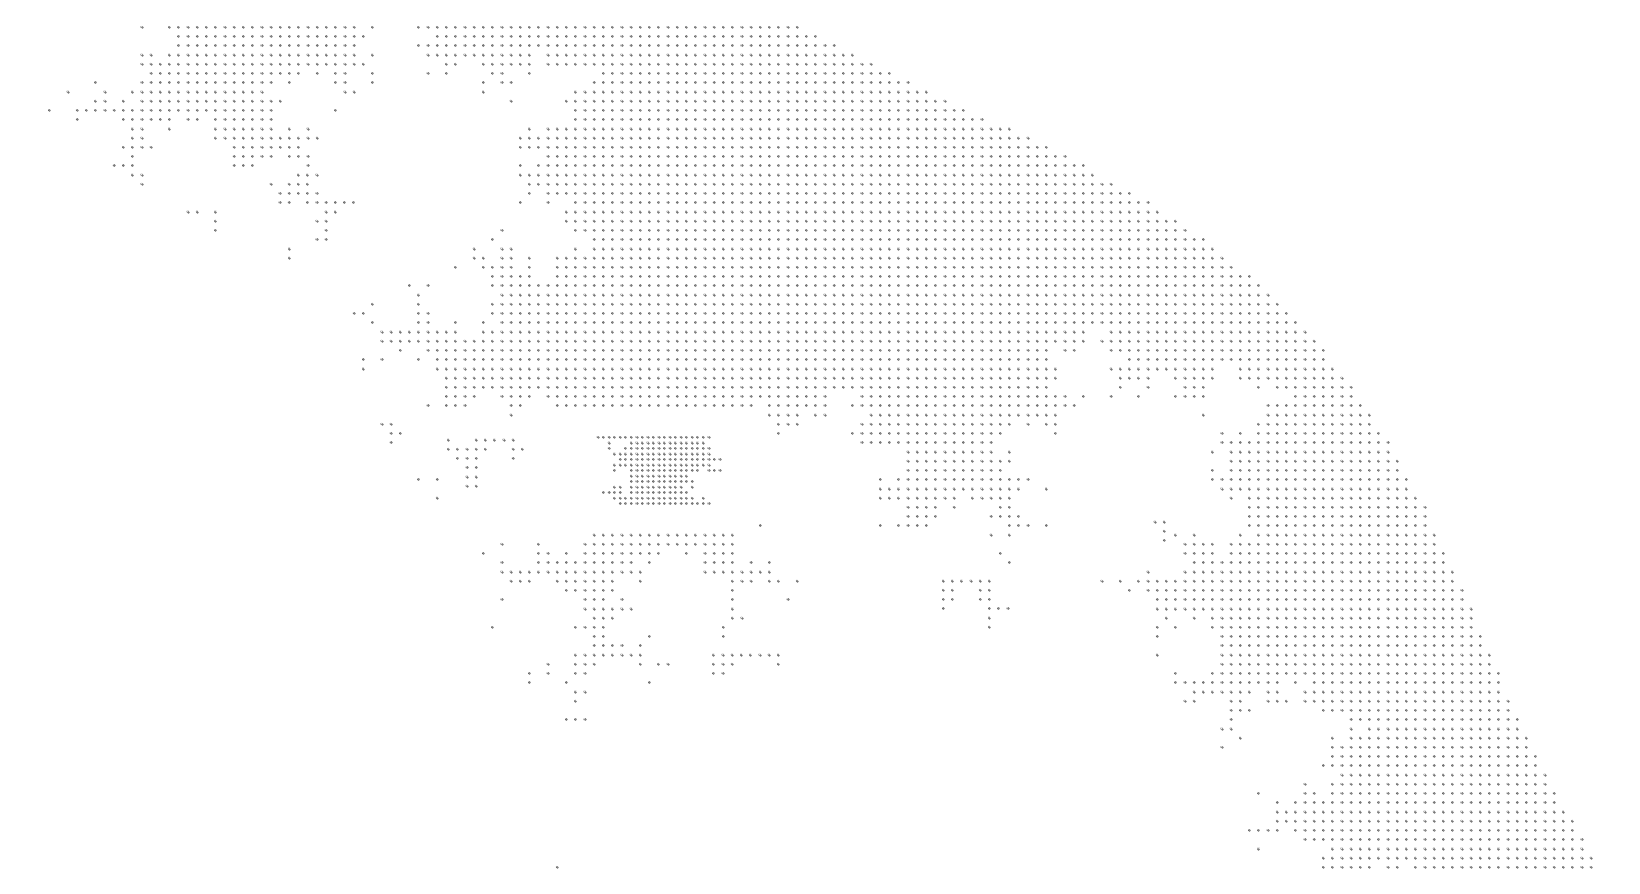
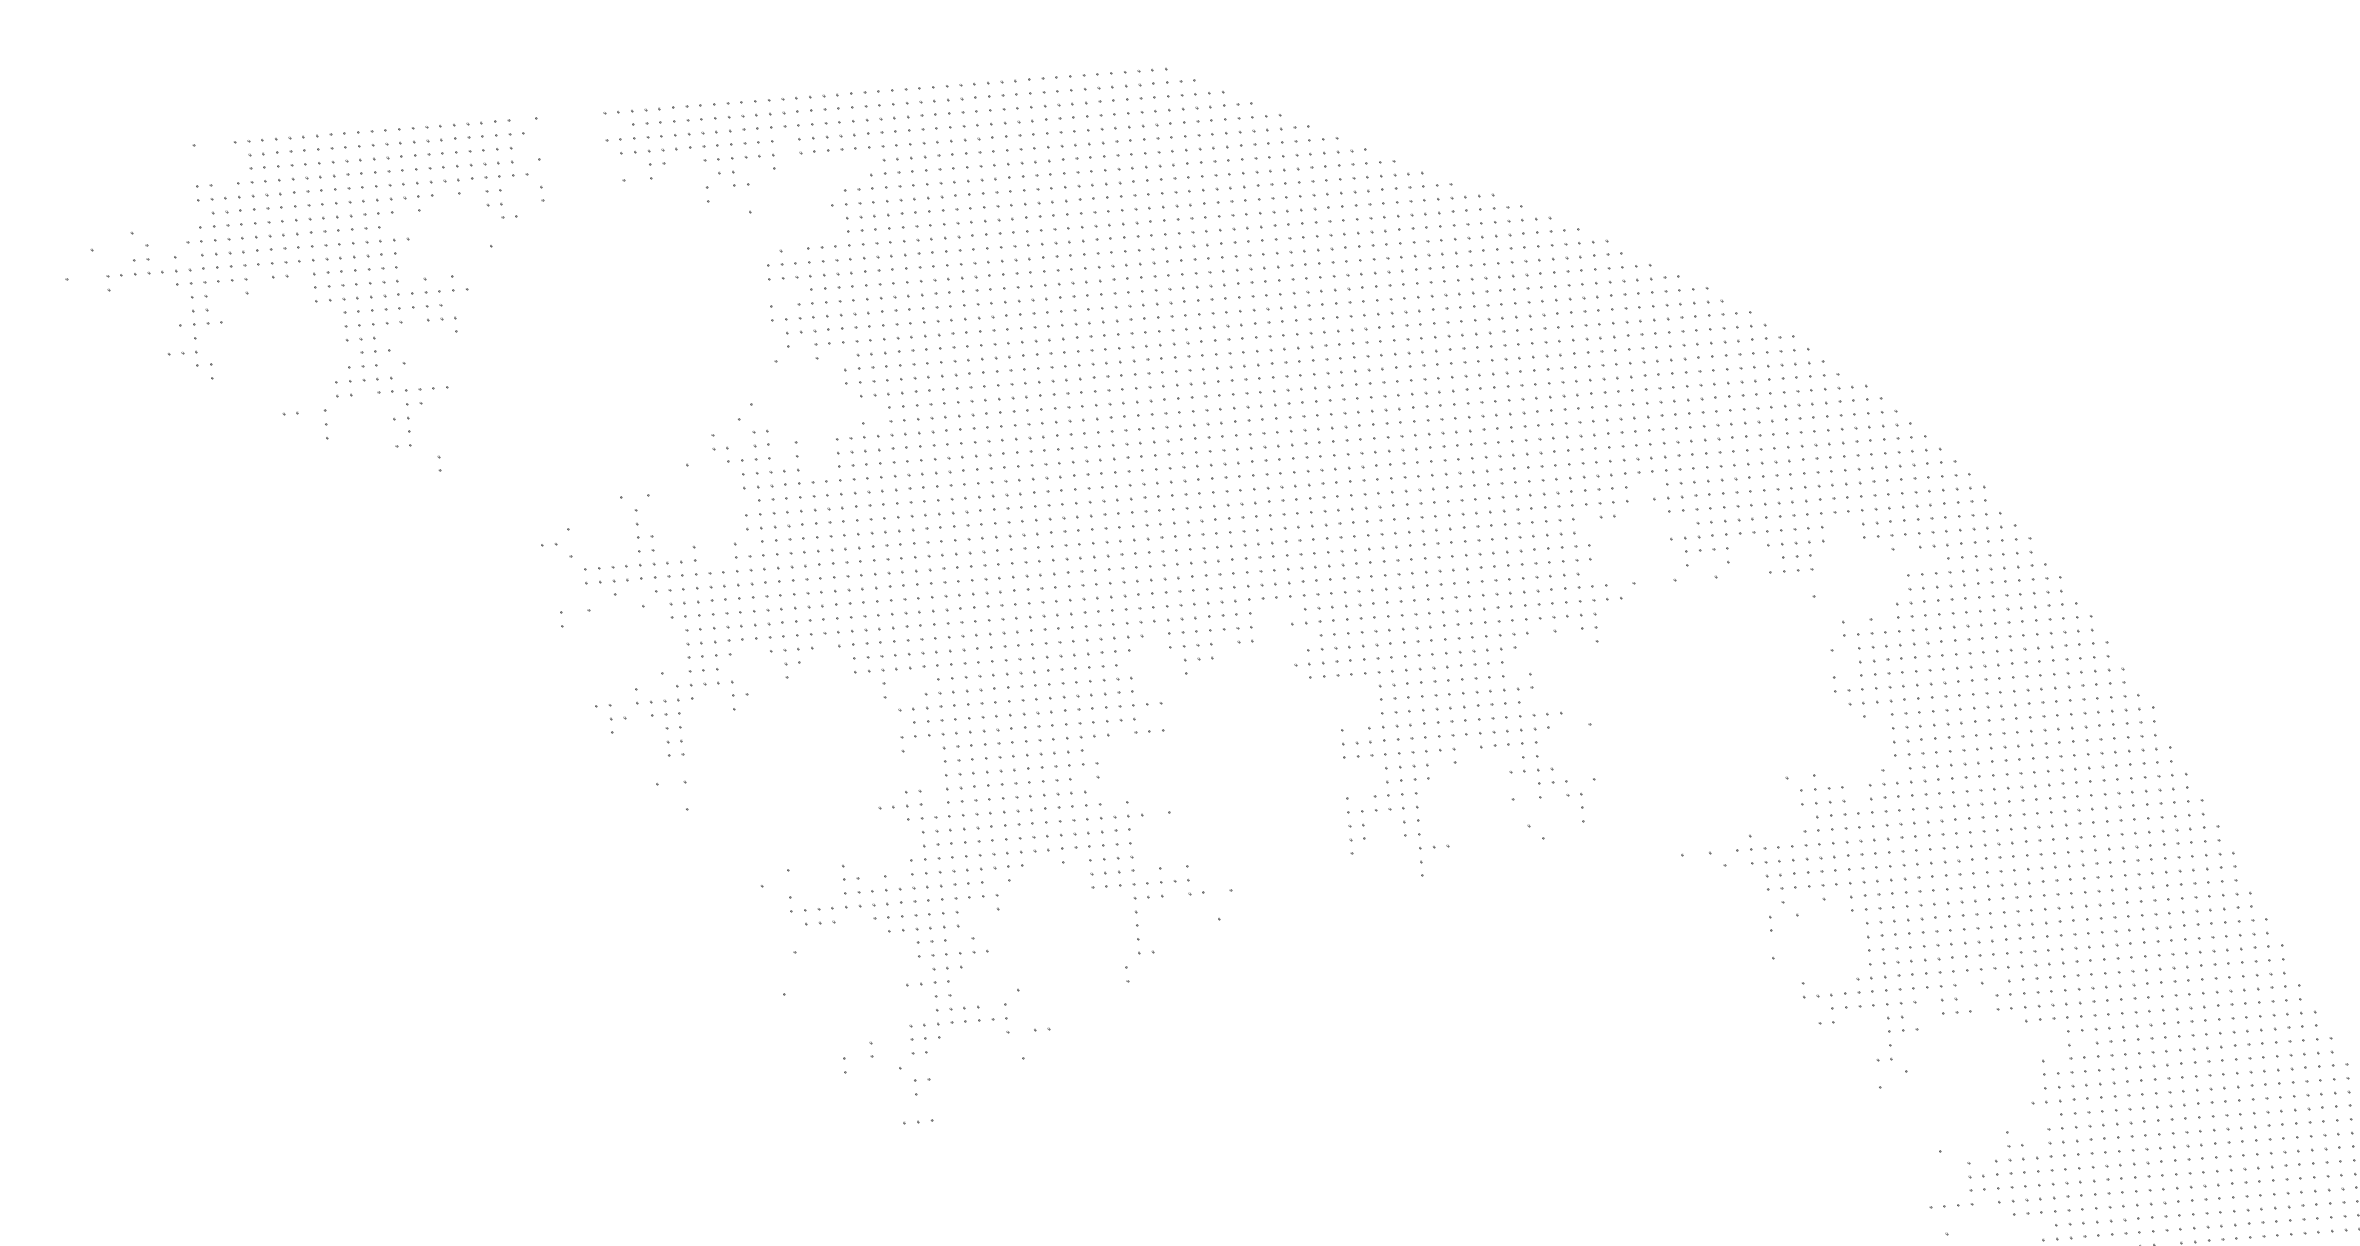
part: (316, 207) -> (392, 398), moved
part: (477, 467) -> (682, 726), moved
part: (658, 470) -> (1012, 742), size x1.67
part: (1159, 531) -> (1575, 808), moved
part: (975, 603) -> (1399, 842), moved
part: (741, 656) -> (1157, 1008), removed

